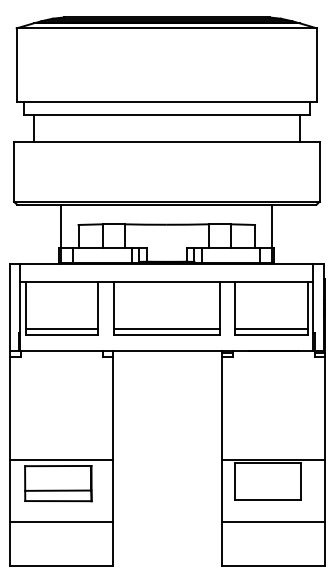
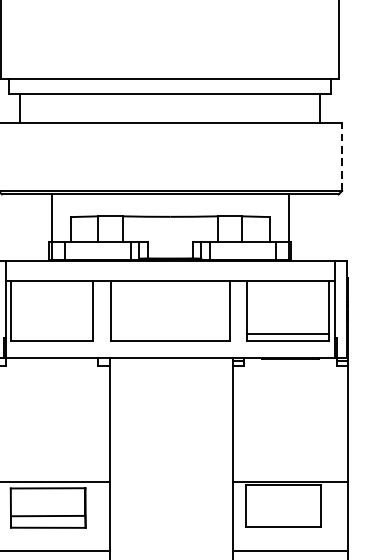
line: (319, 171) -> (342, 156), solid -> dashed
line: (61, 329) -> (51, 334), removed
line: (166, 329) -> (169, 334), removed

